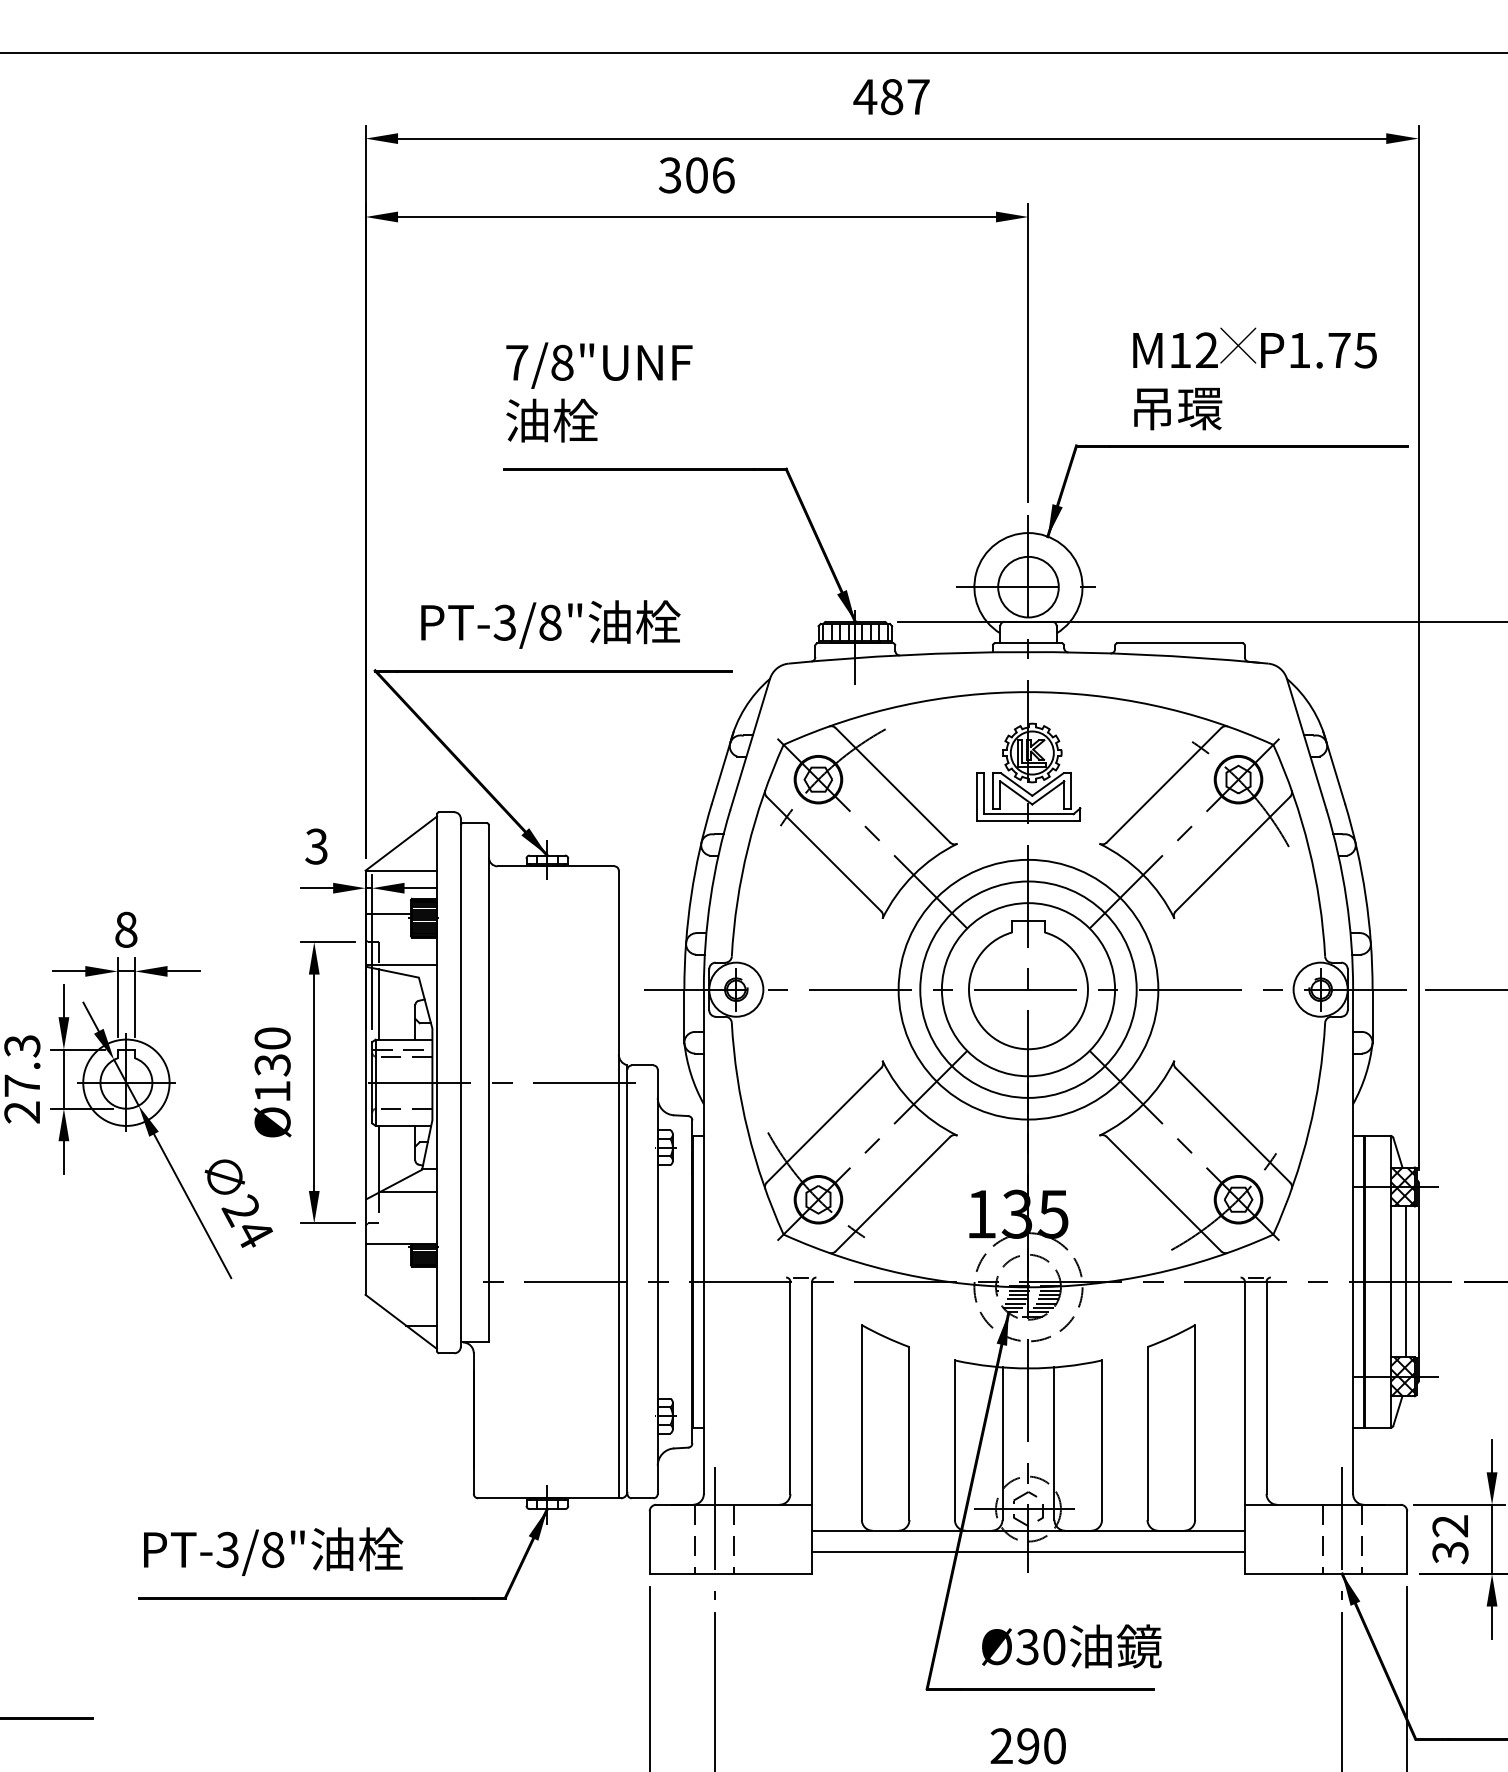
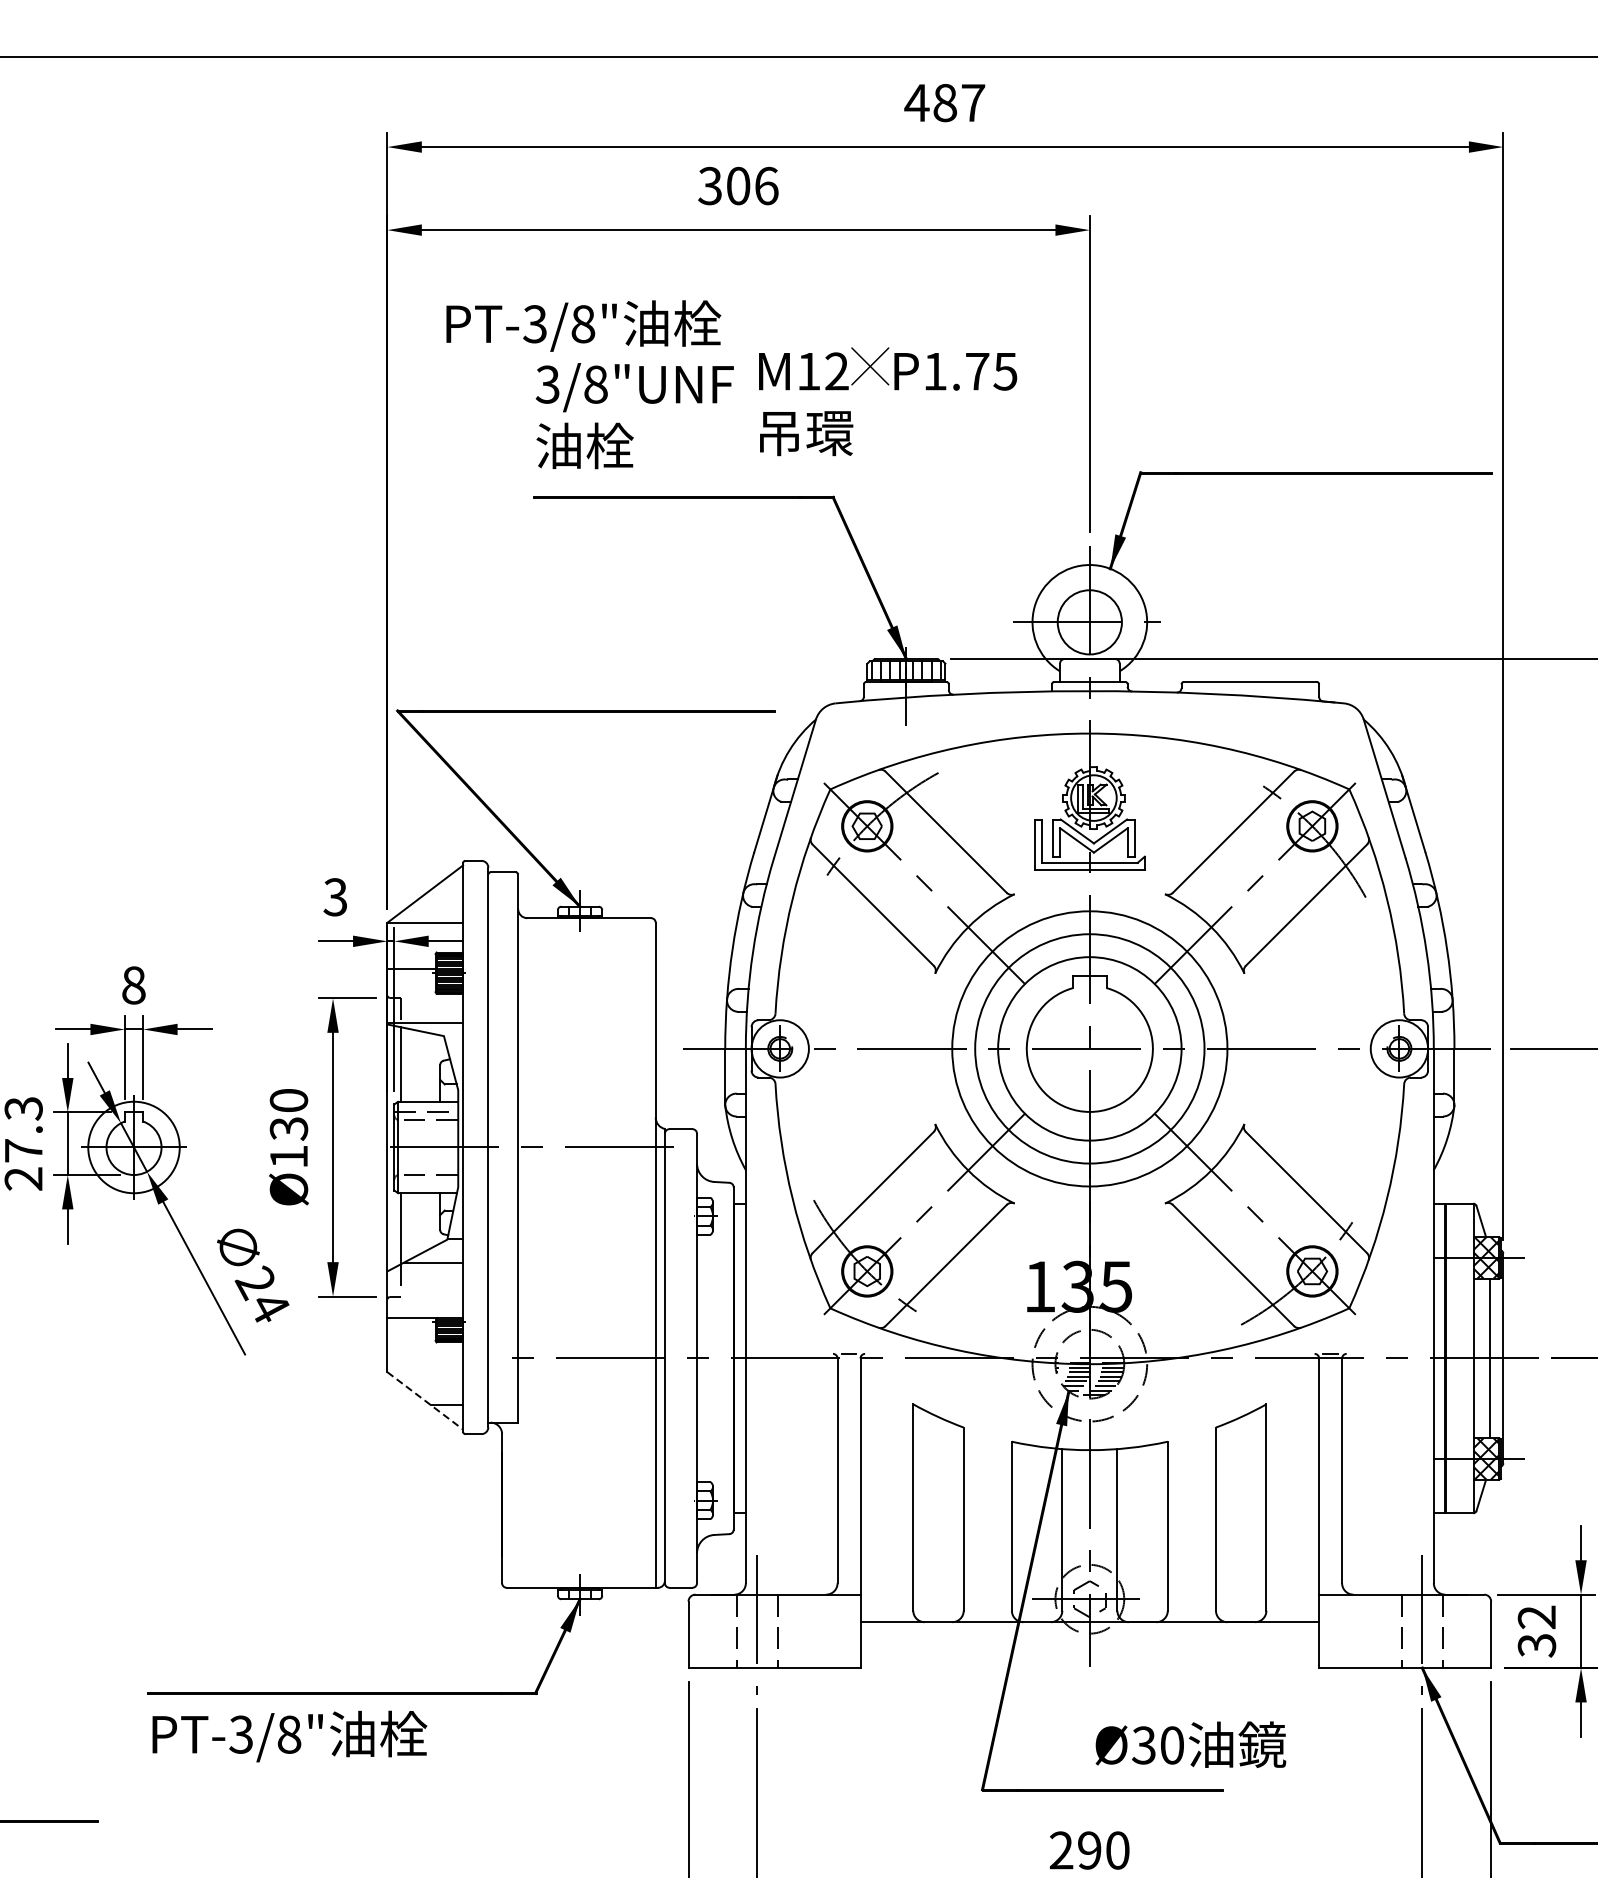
text: (516, 362) -> (547, 384), 7/8"UNF -> 3/8"UNF
text: (1254, 378) -> (887, 401), moved
text: (550, 624) -> (583, 326), moved
line: (401, 1321) -> (425, 1400), solid -> dashed
text: (273, 1551) -> (289, 1736), moved
line: (1028, 1552) -> (1089, 1645), removed
text: (1071, 1646) -> (1190, 1744), moved

